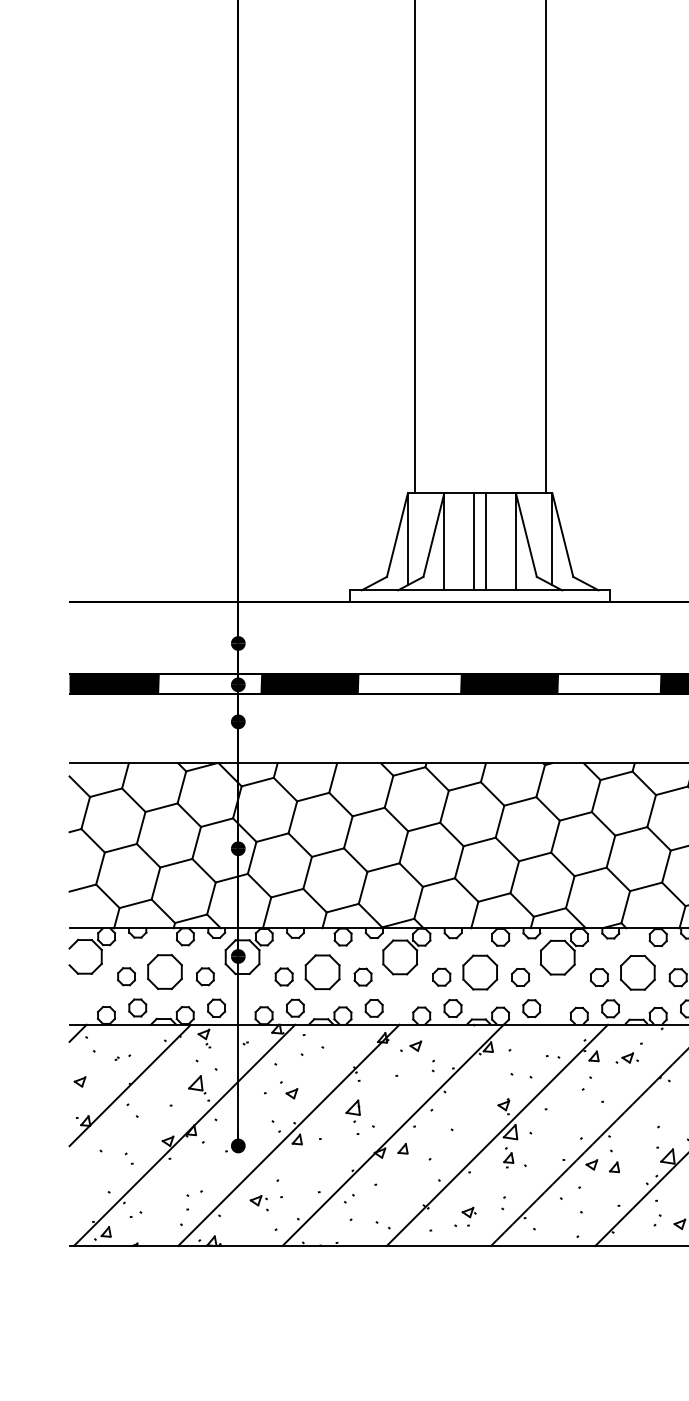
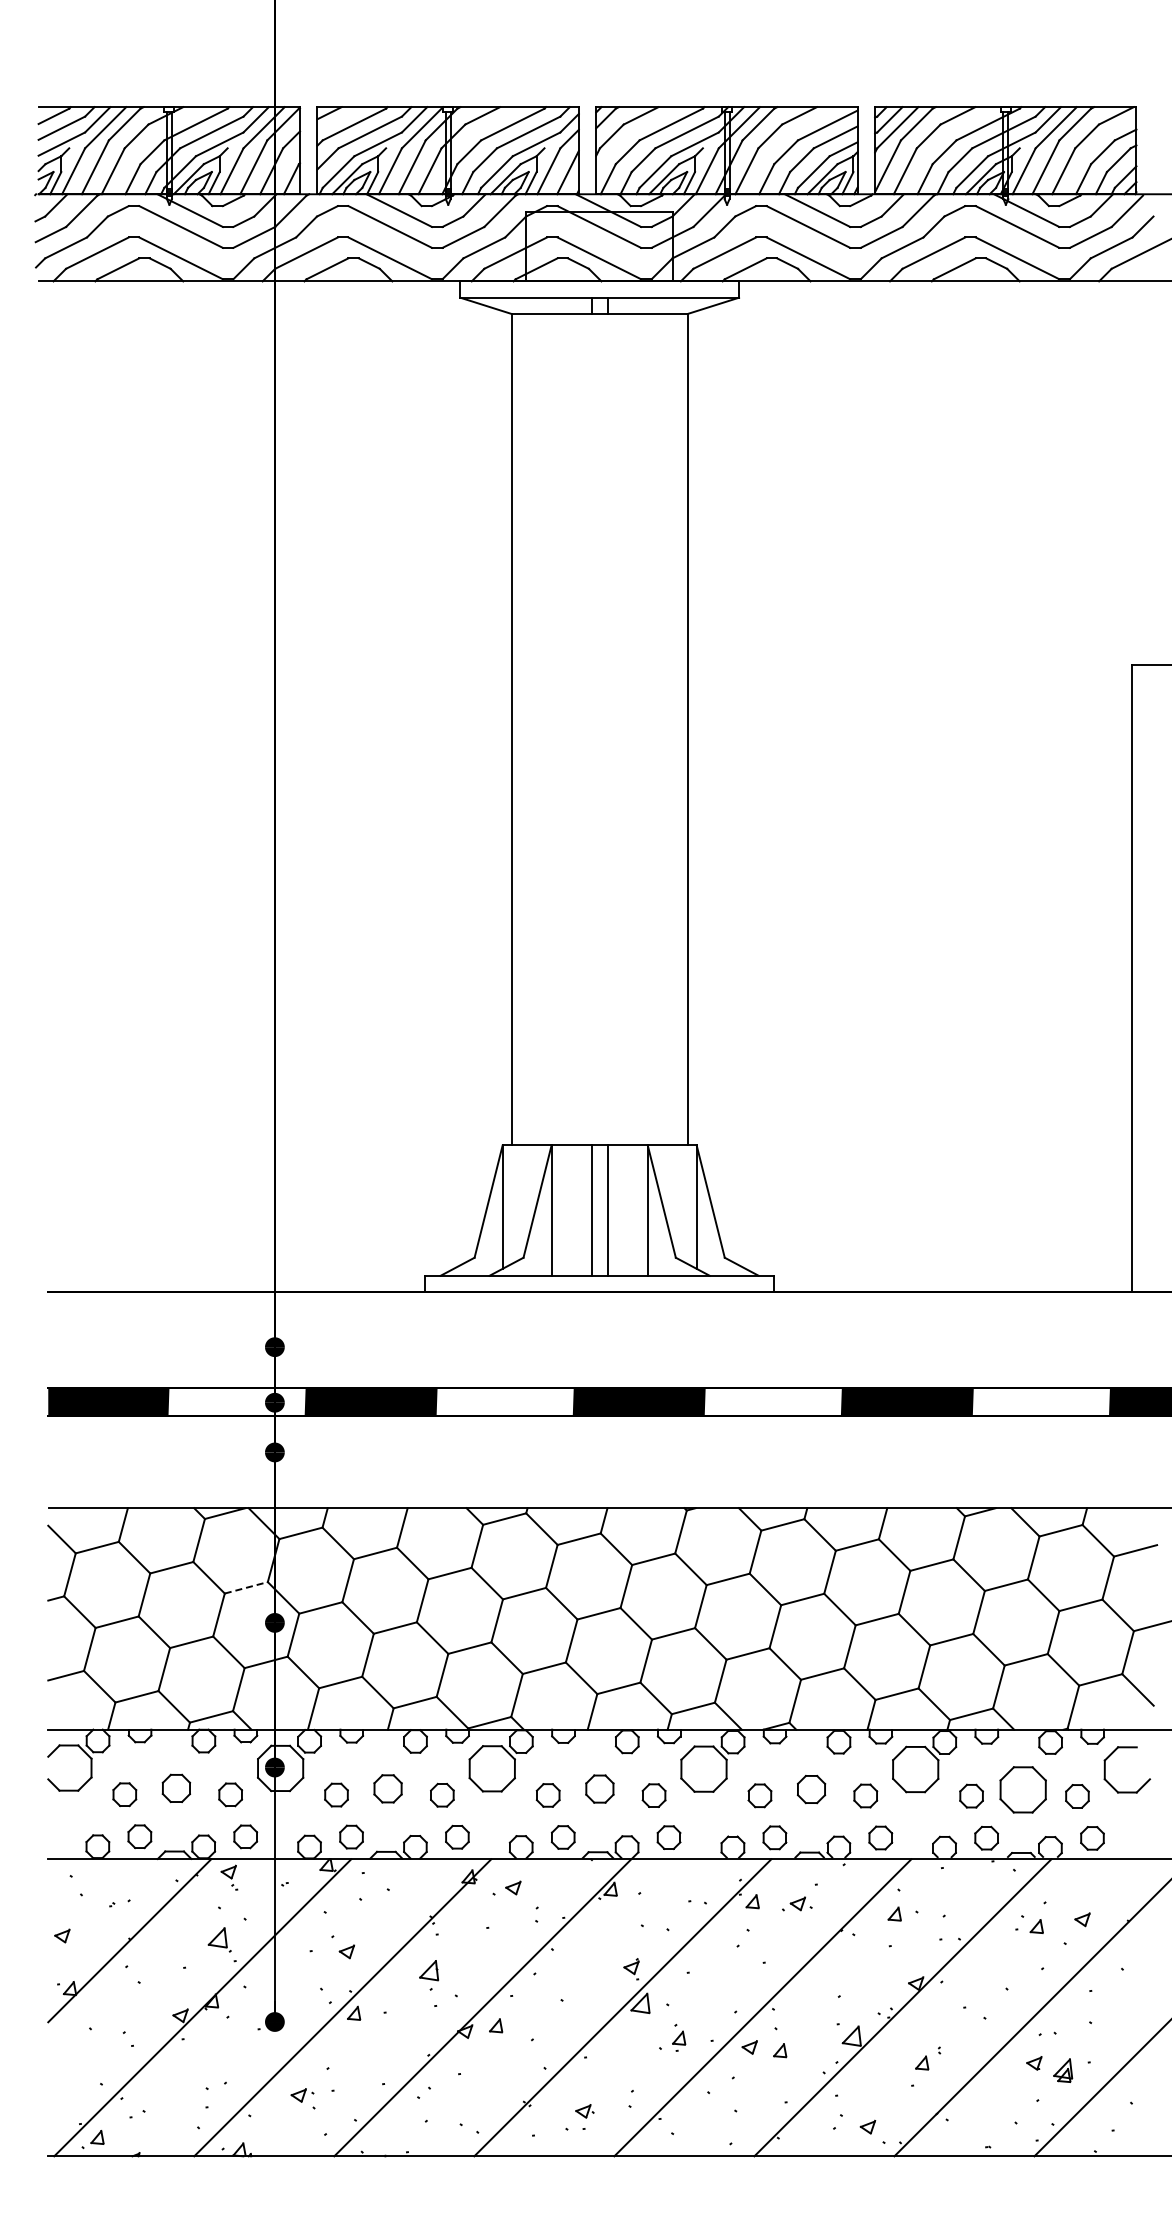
line: (217, 822) -> (246, 1587), solid -> dashed
part: (165, 972) -> (176, 1788), size x0.6
part: (322, 972) -> (387, 1788), size x0.6
part: (480, 972) -> (599, 1788), size x0.6
part: (637, 972) -> (811, 1789), size x0.6
line: (77, 1033) -> (59, 1870), removed
part: (509, 1157) -> (679, 2037), moved

